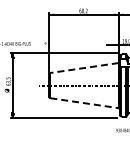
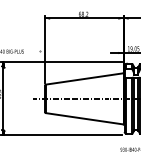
line: (84, 68) -> (84, 79), dashed -> solid
line: (84, 103) -> (84, 119), dashed -> solid

